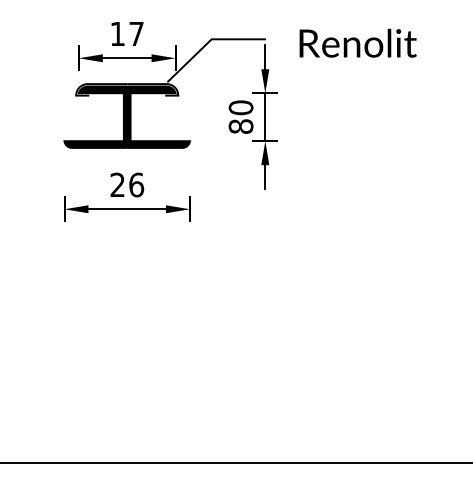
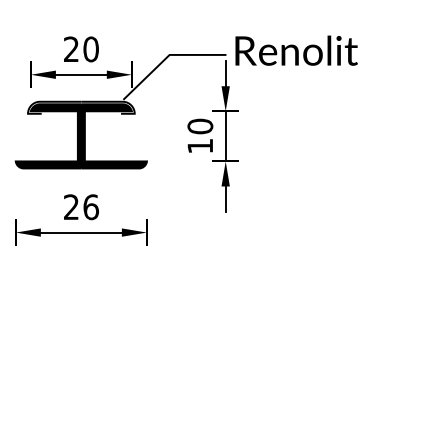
text: (126, 33) -> (80, 48), 17 -> 20
text: (357, 42) -> (295, 49), moved
text: (240, 126) -> (199, 146), 80 -> 10

